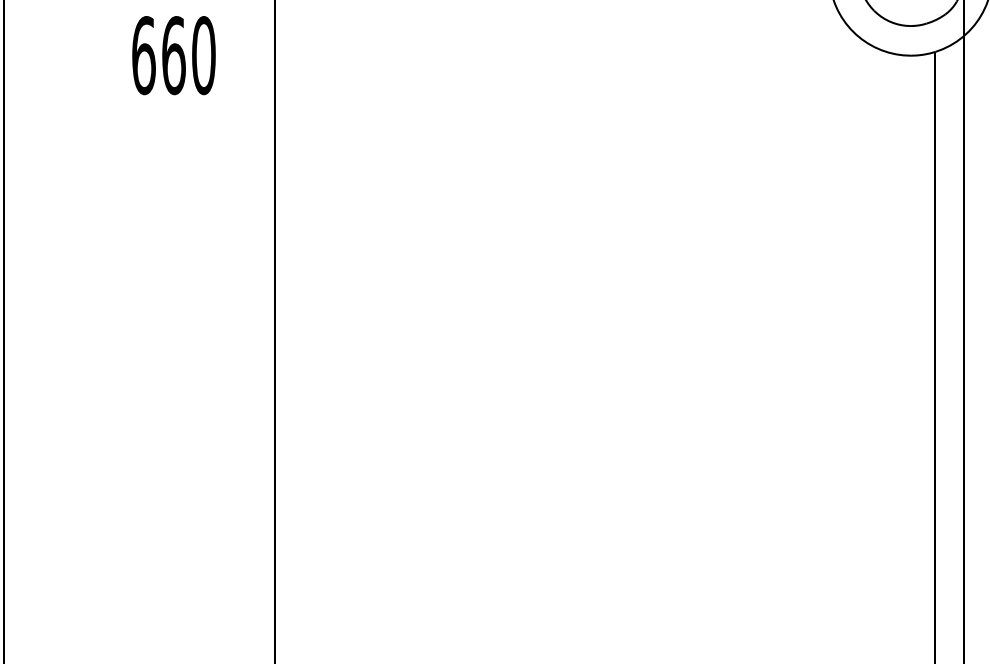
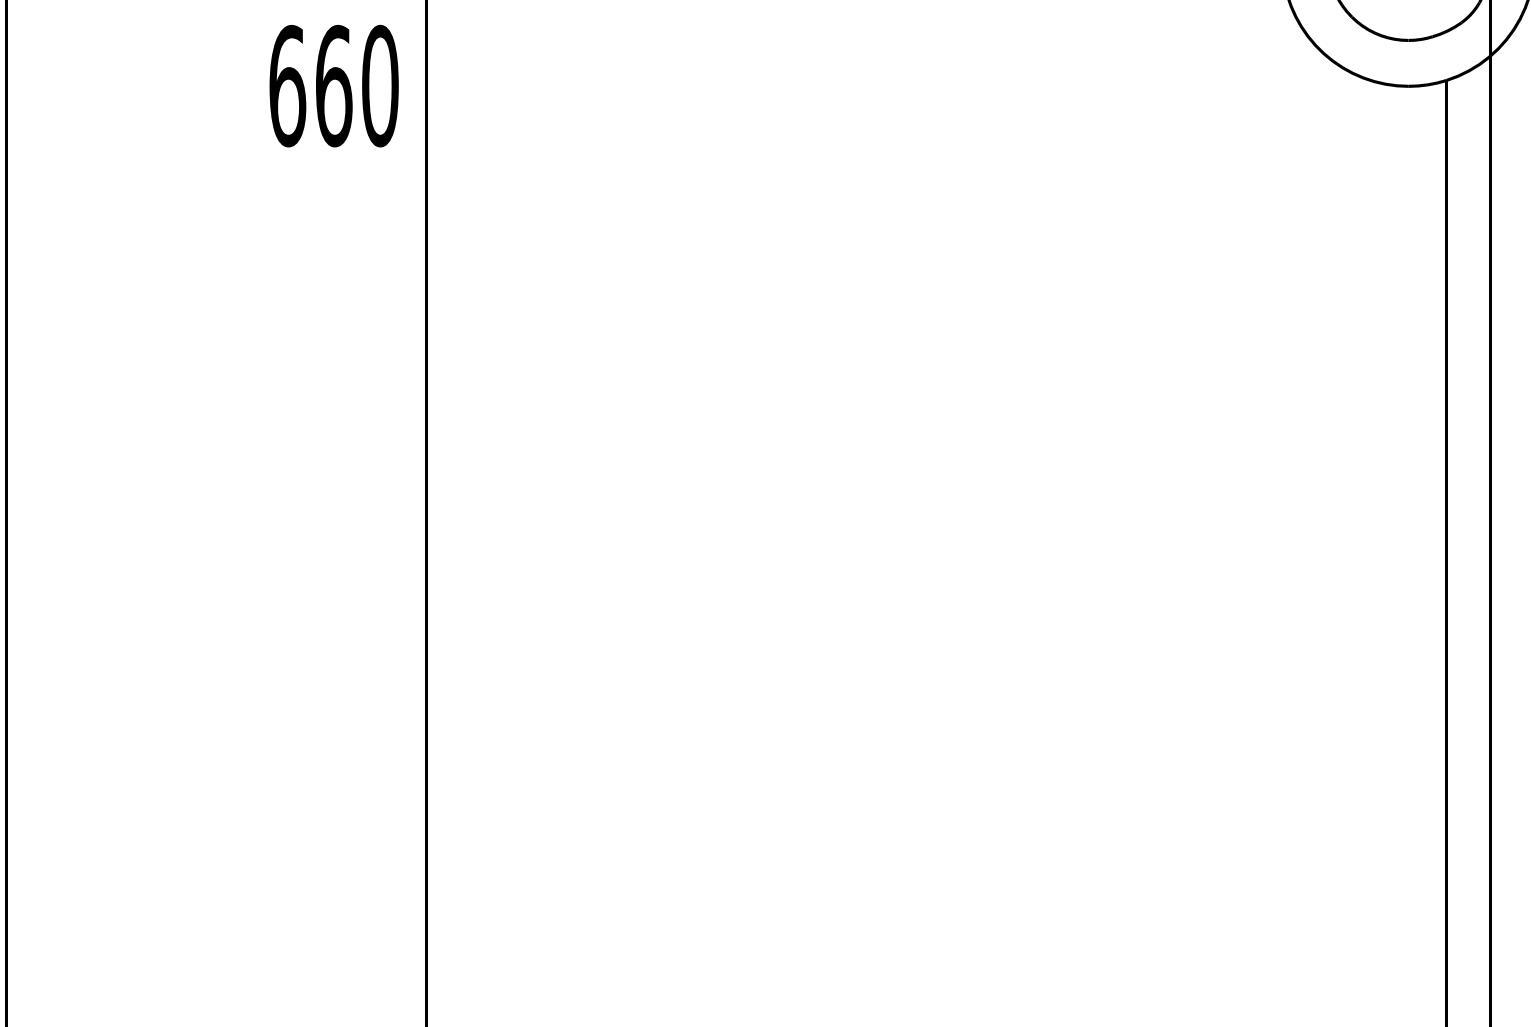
text: (173, 55) -> (333, 86), moved

